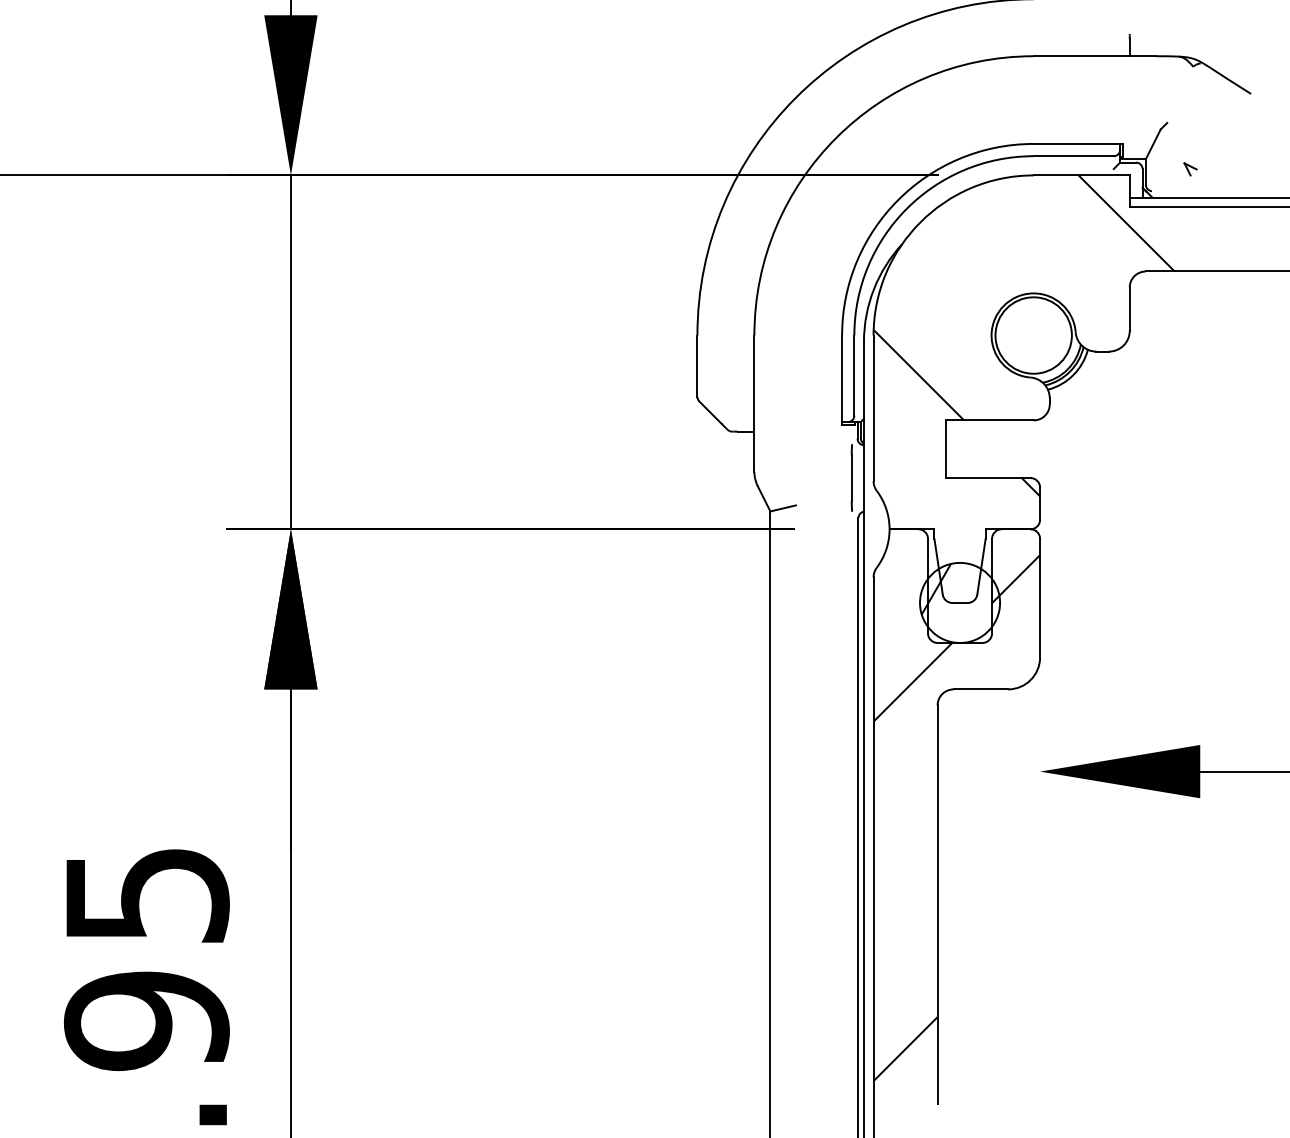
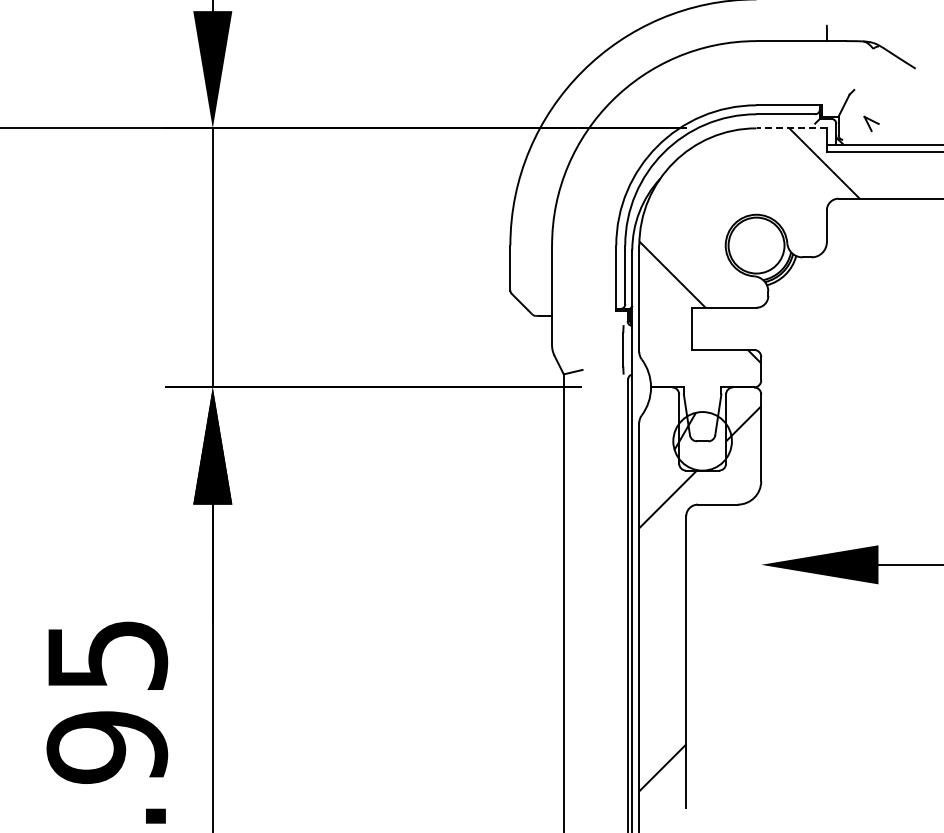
part: (1189, 168) -> (870, 123), size x1.6
line: (1081, 175) -> (791, 128), solid -> dashed

